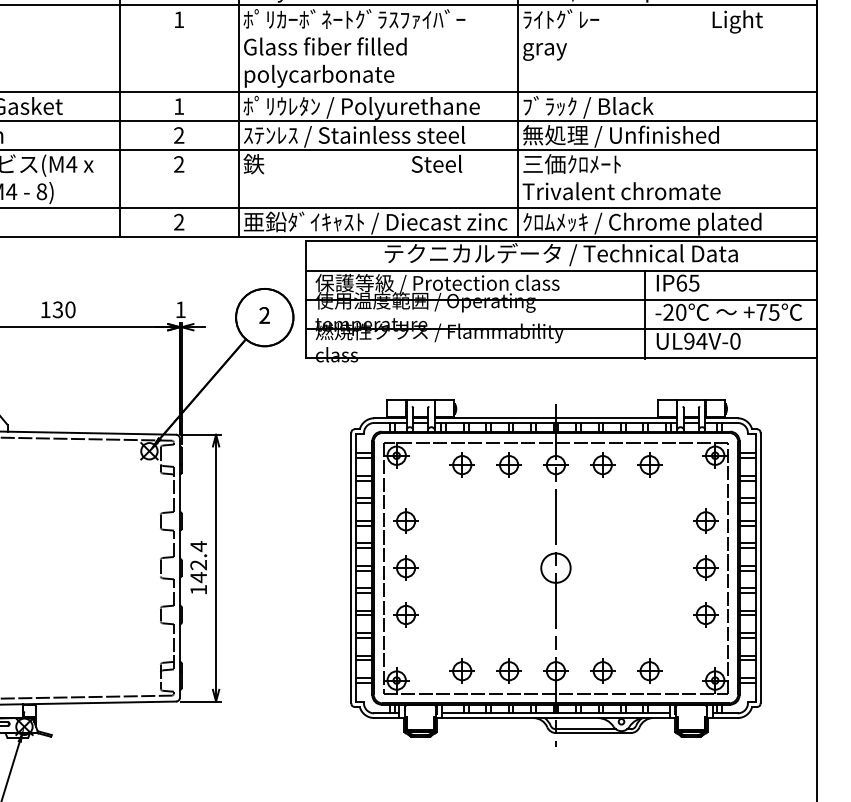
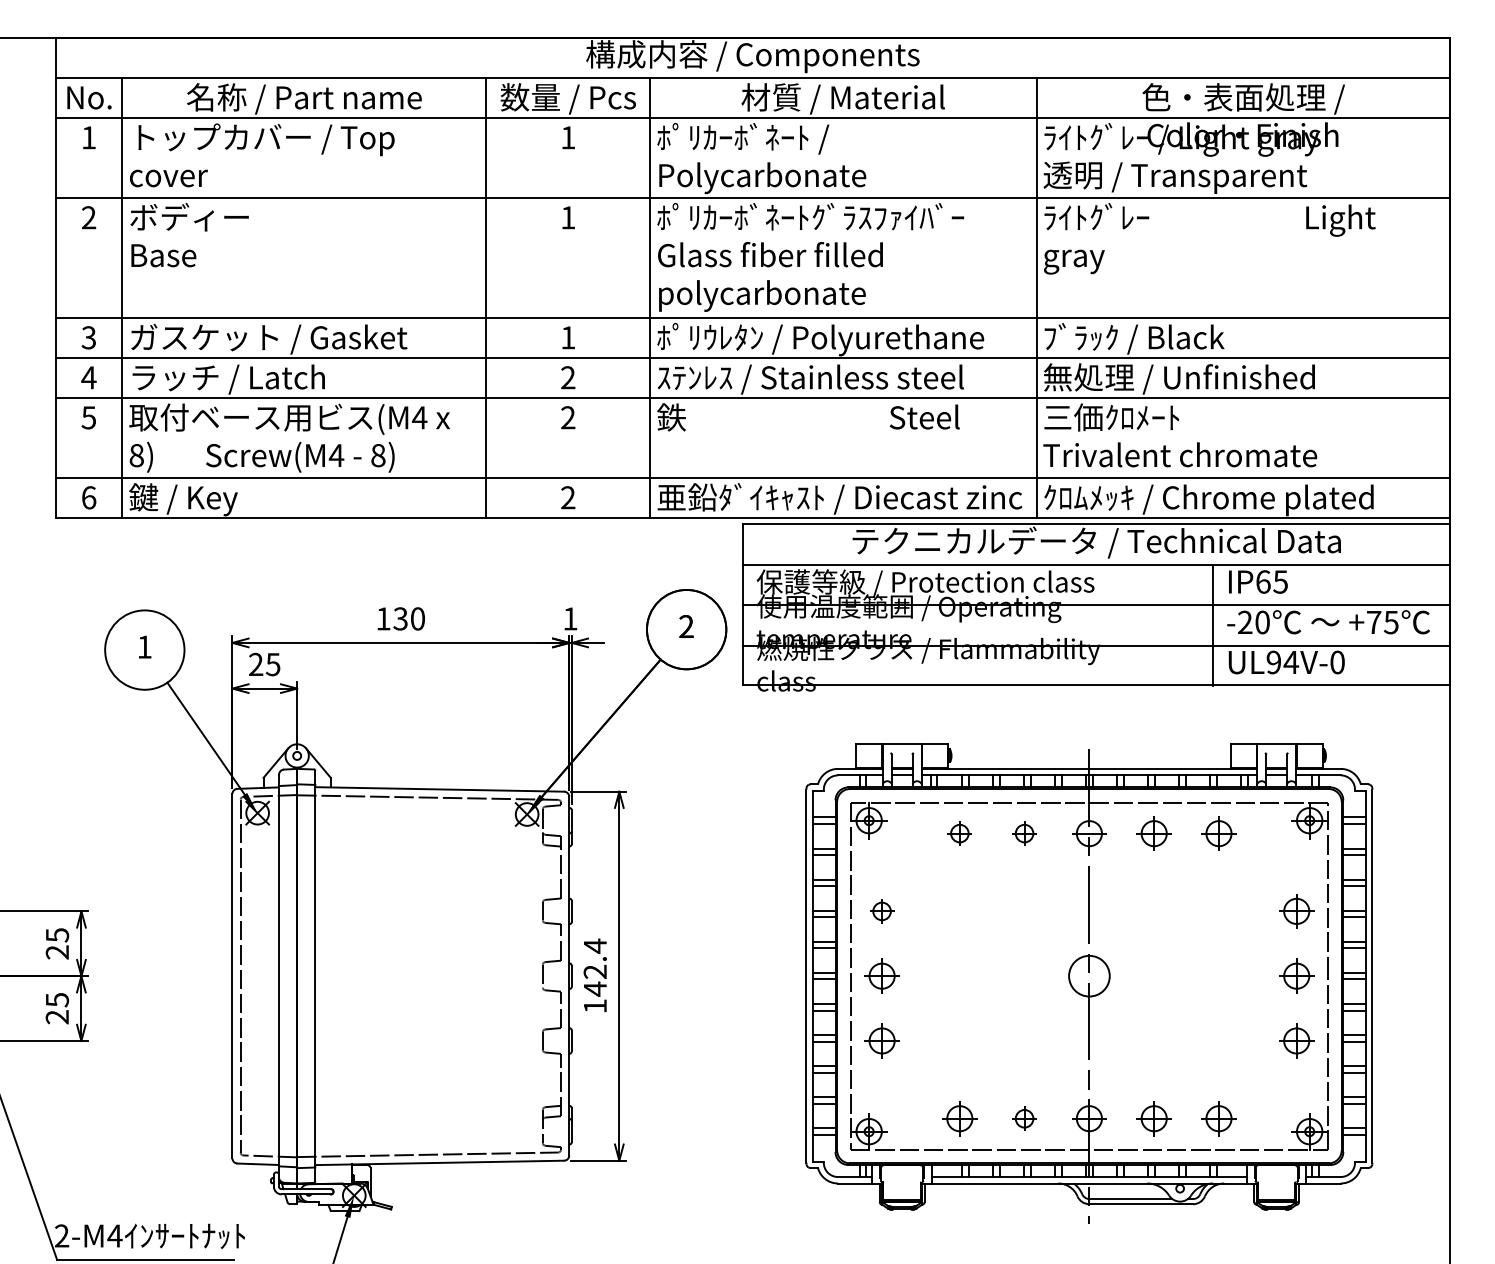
part: (462, 464) -> (959, 833), size x0.7
part: (509, 464) -> (1024, 833), size x0.7
part: (405, 521) -> (881, 911), size x0.7
part: (509, 671) -> (1024, 1118), size x0.7

